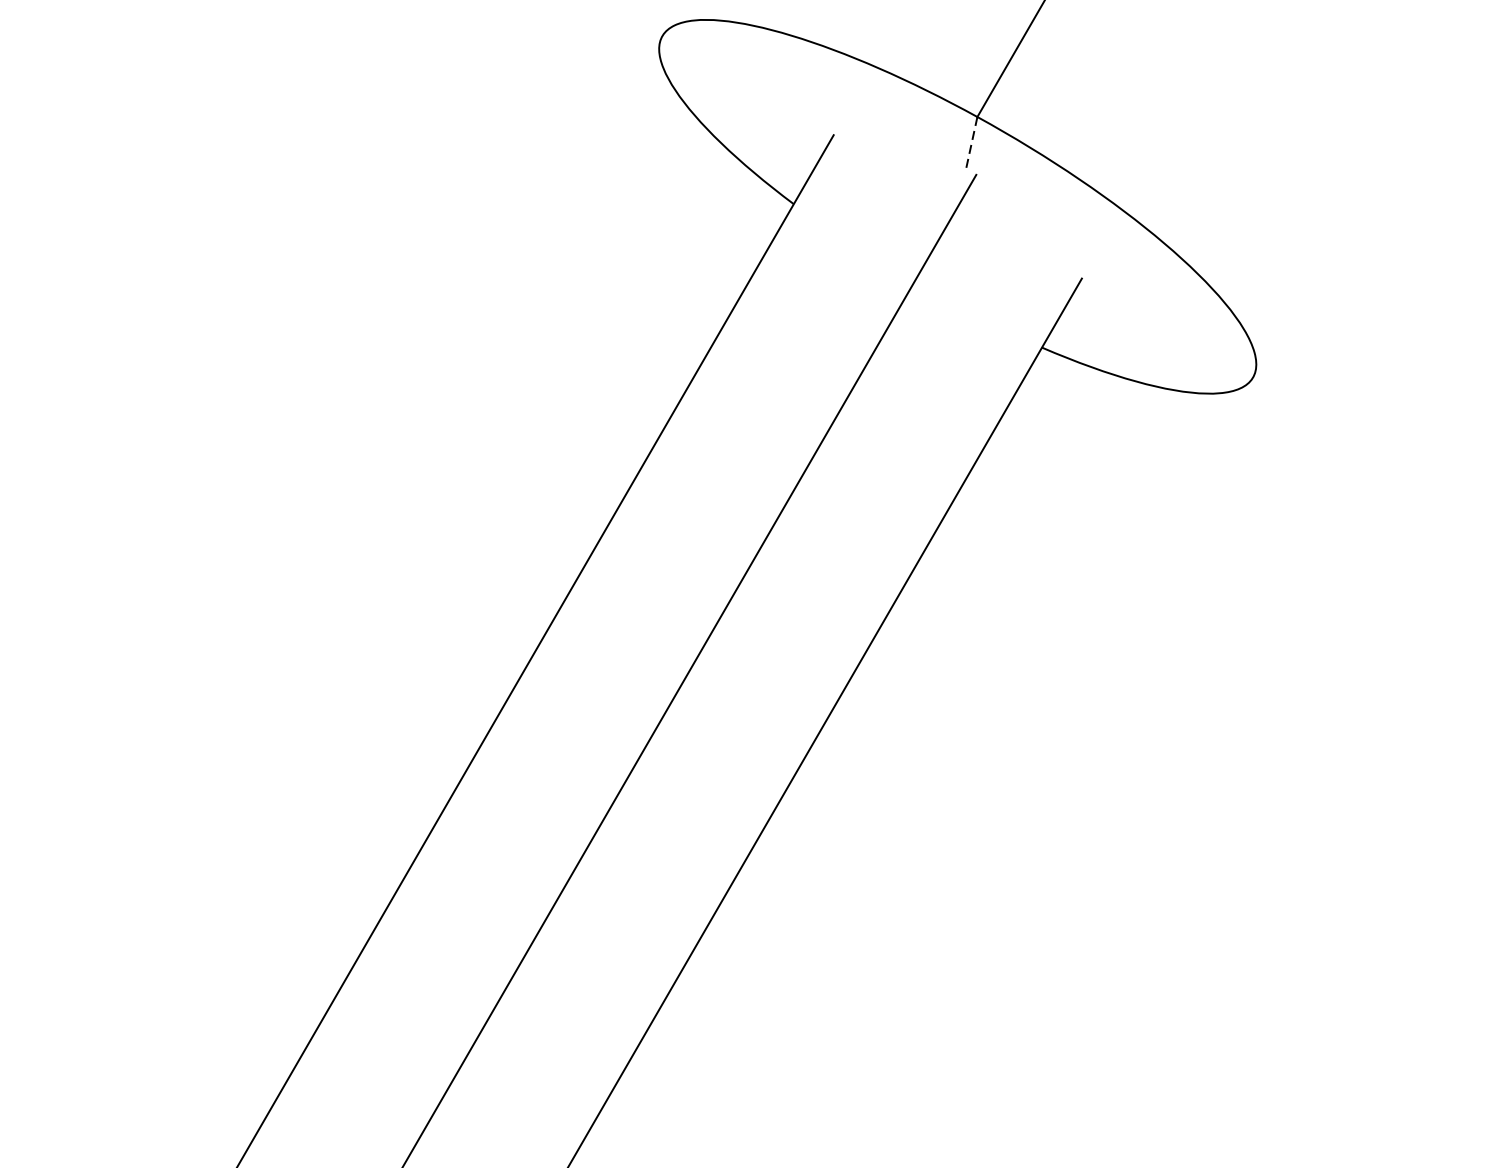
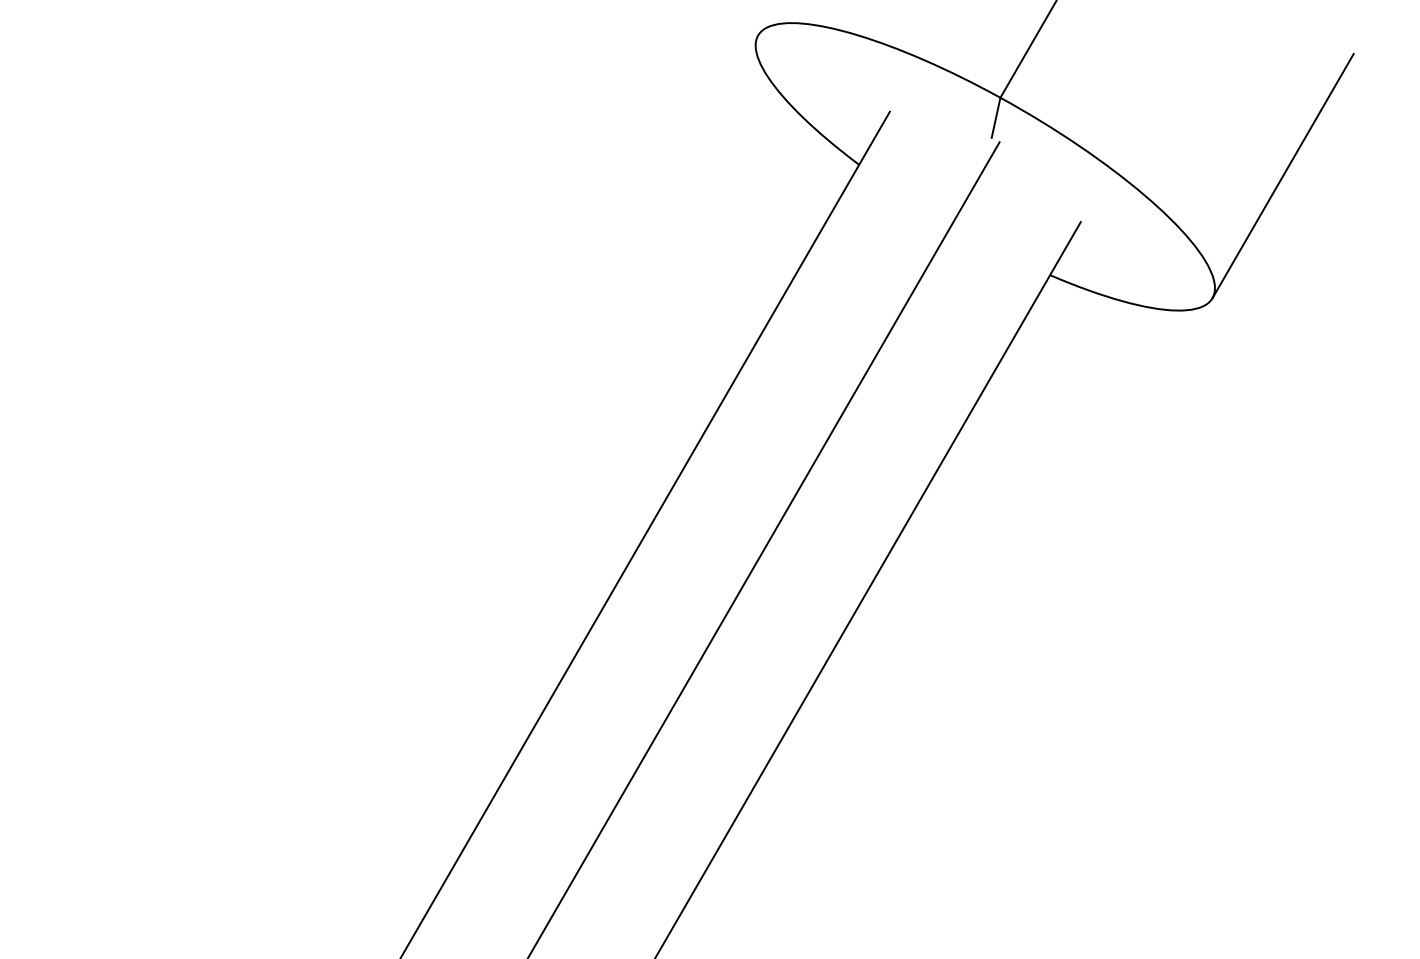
line: (972, 142) -> (996, 117), dashed -> solid
line: (1344, 218) -> (1282, 175), added

